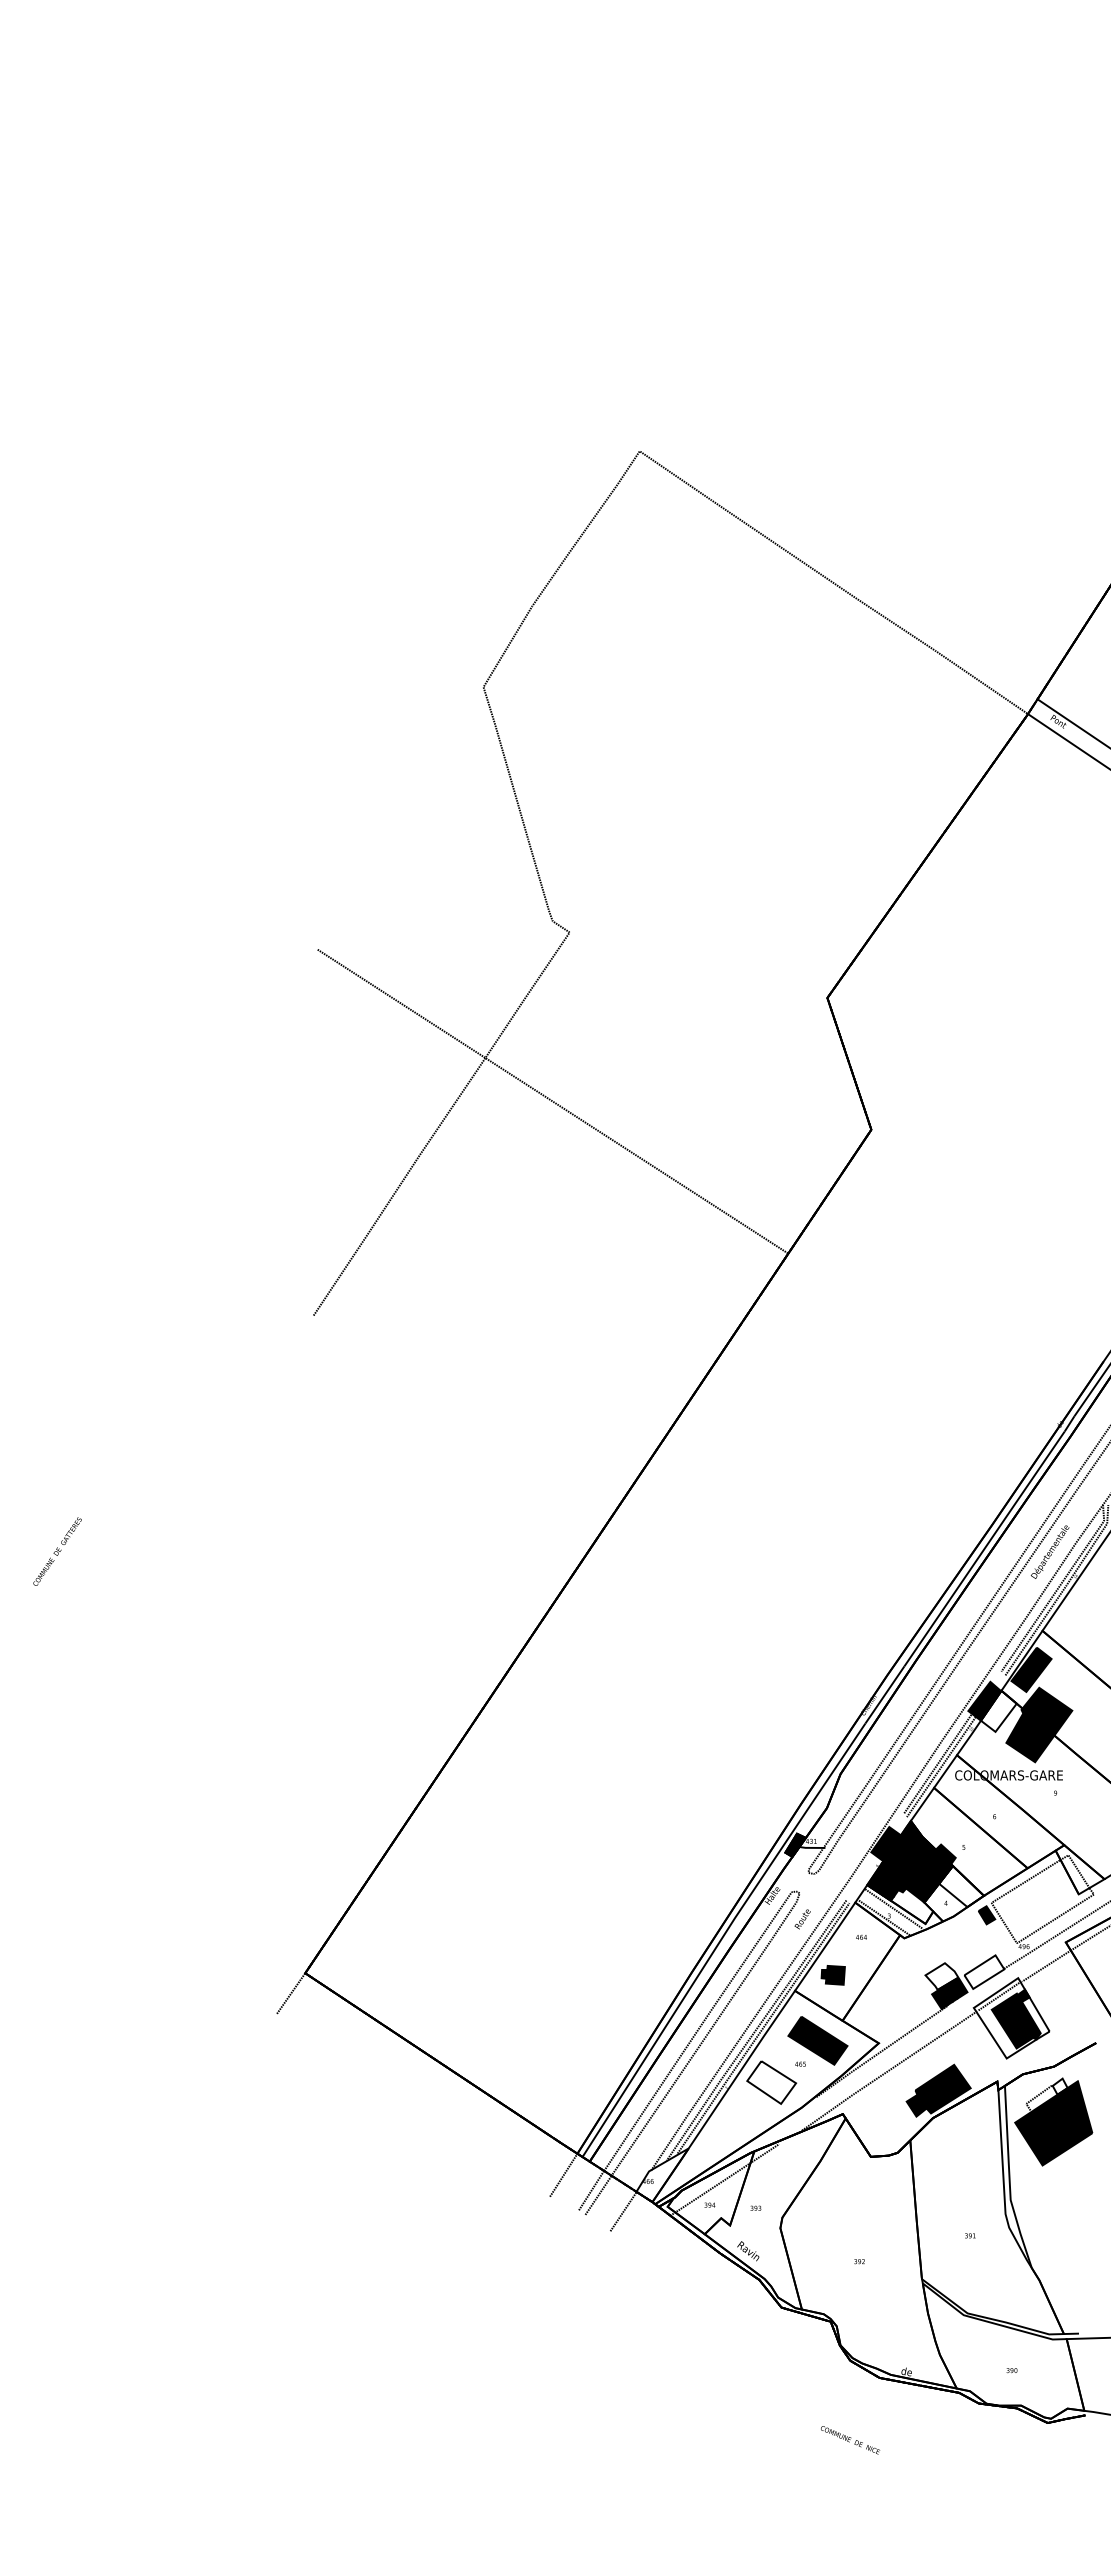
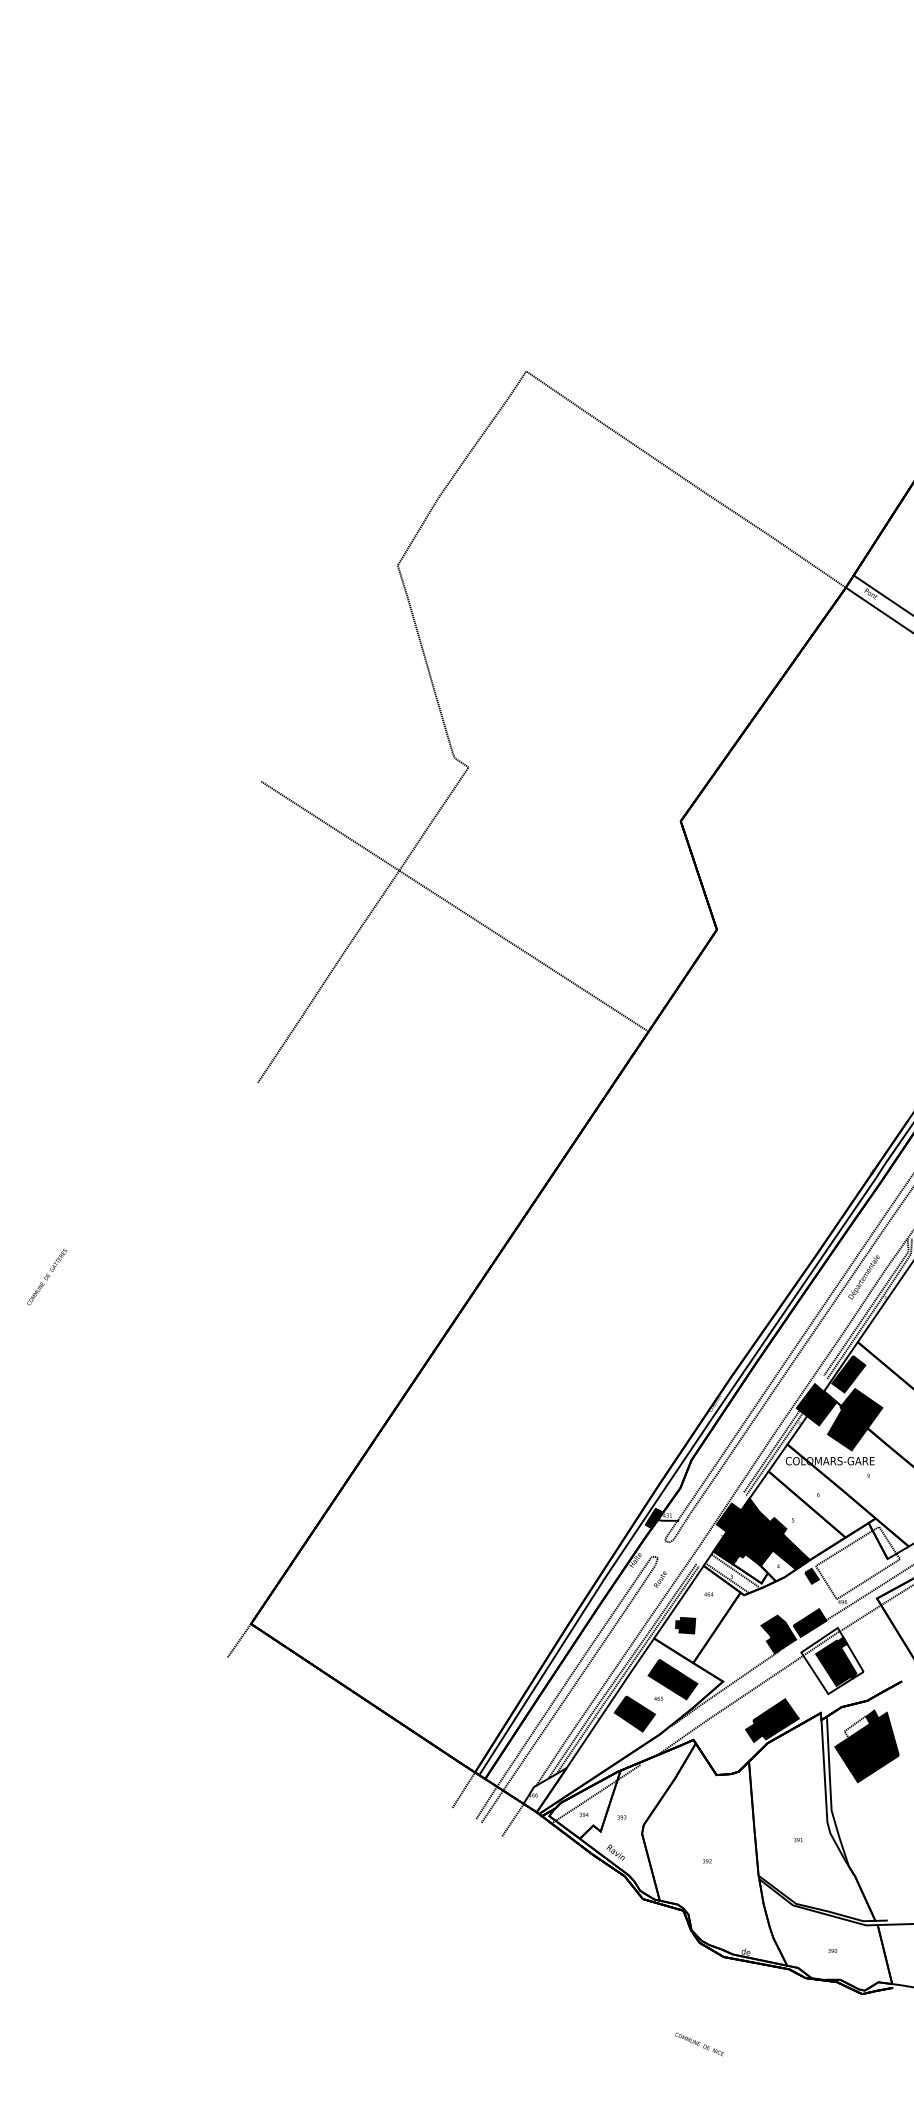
fill: (998, 1710) -> (821, 1407), added
fill: (961, 1886) -> (791, 1552), added
fill: (984, 1971) -> (810, 1622), added
fill: (941, 1976) -> (774, 1626), added
fill: (771, 2082) -> (634, 1713), added
fill: (1059, 2086) -> (871, 1717), added
text: (850, 2440) -> (699, 2044), moved

